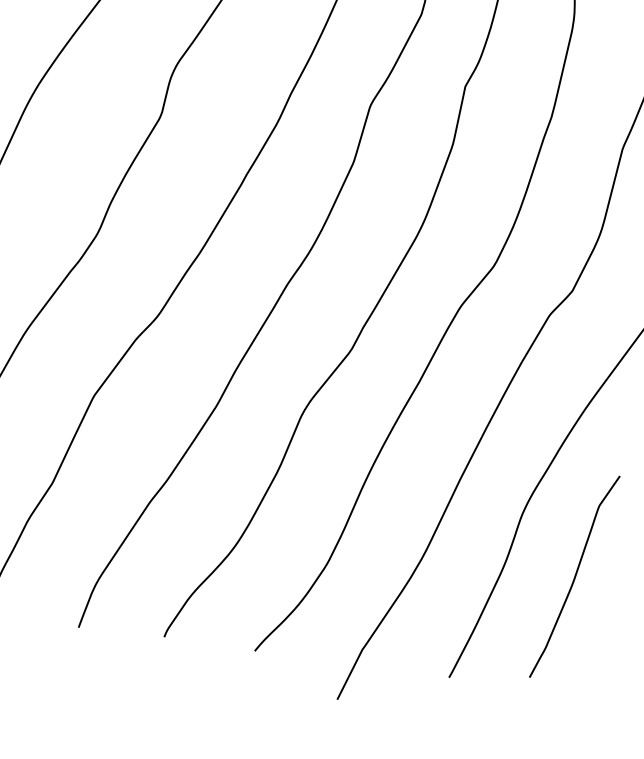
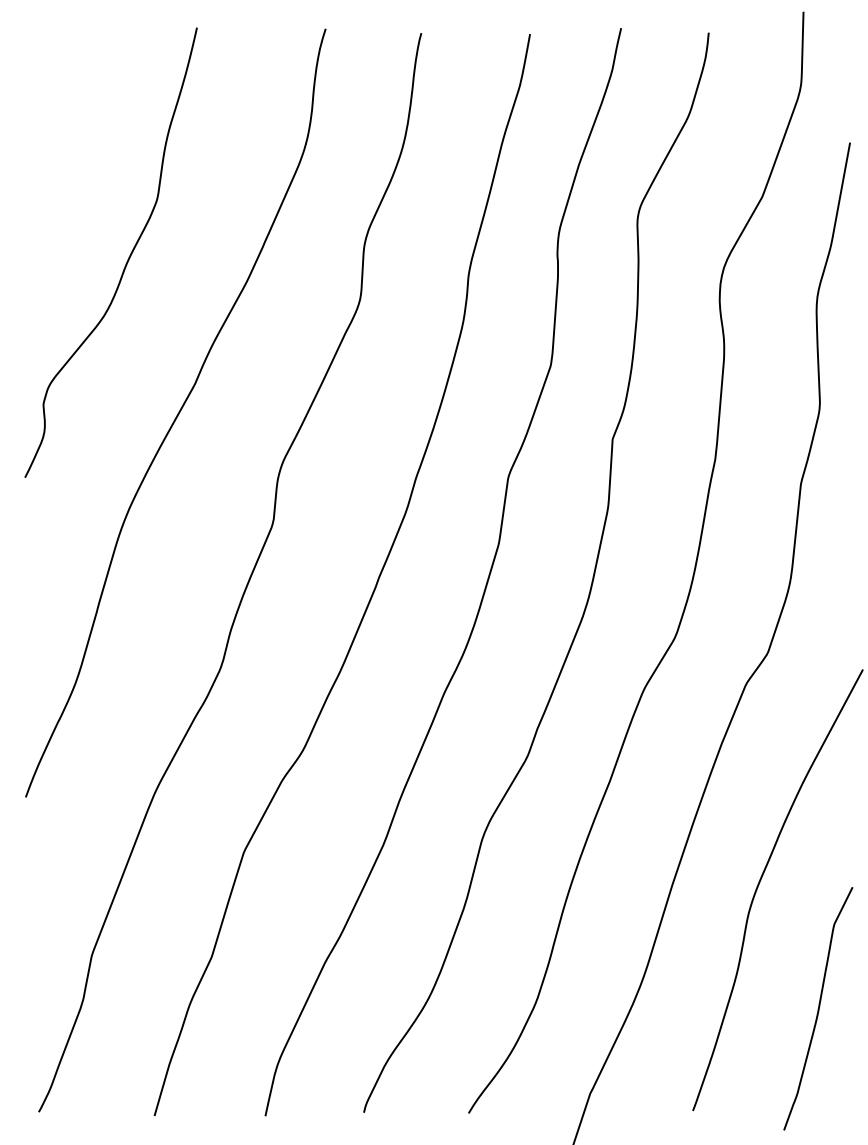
curve: (574, 576) -> (818, 1008), moved

